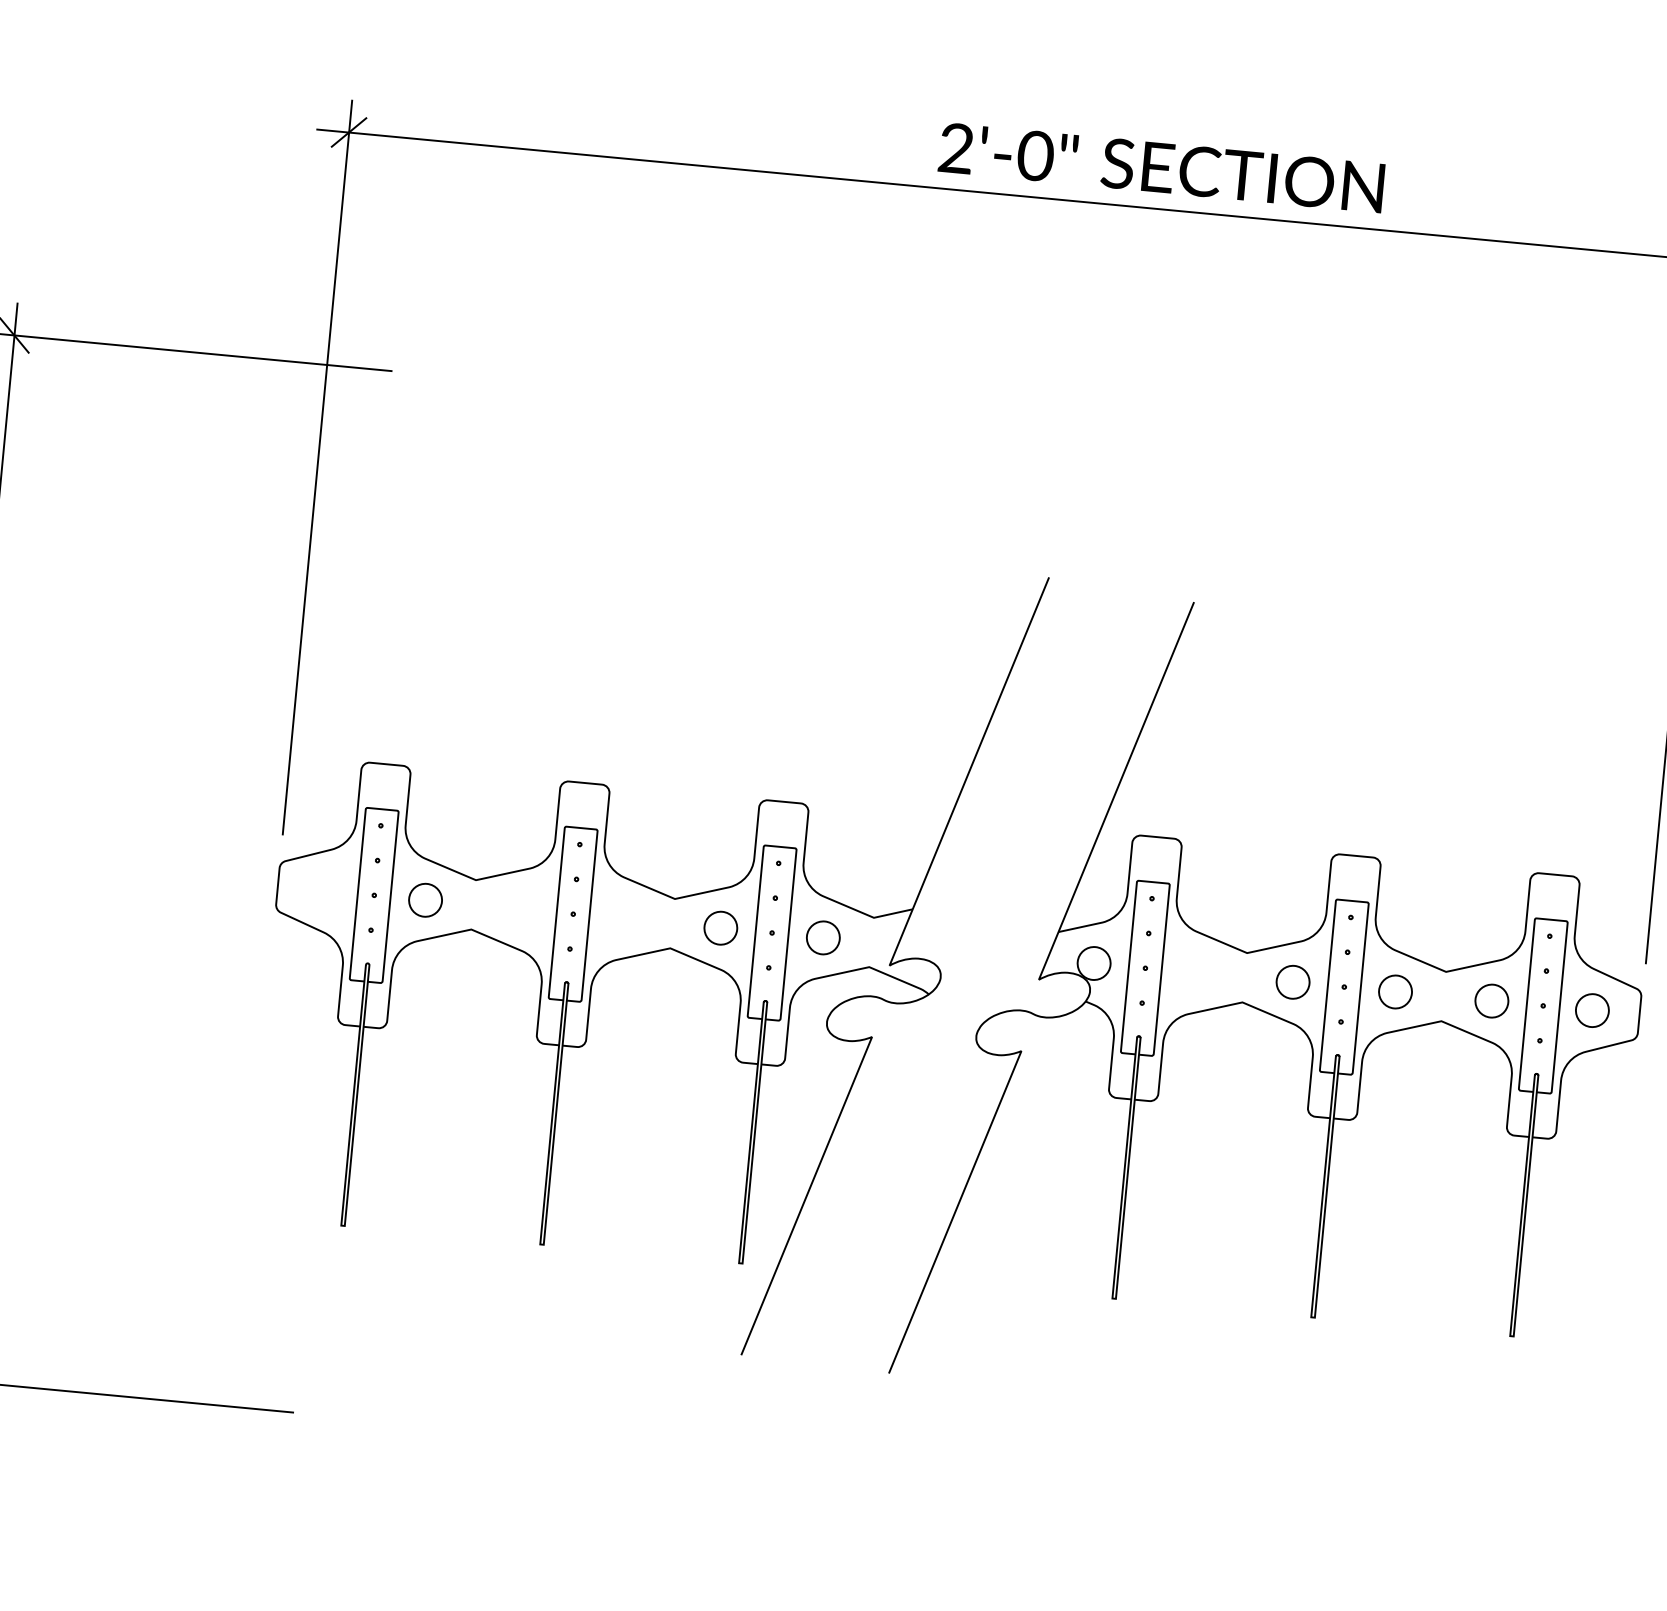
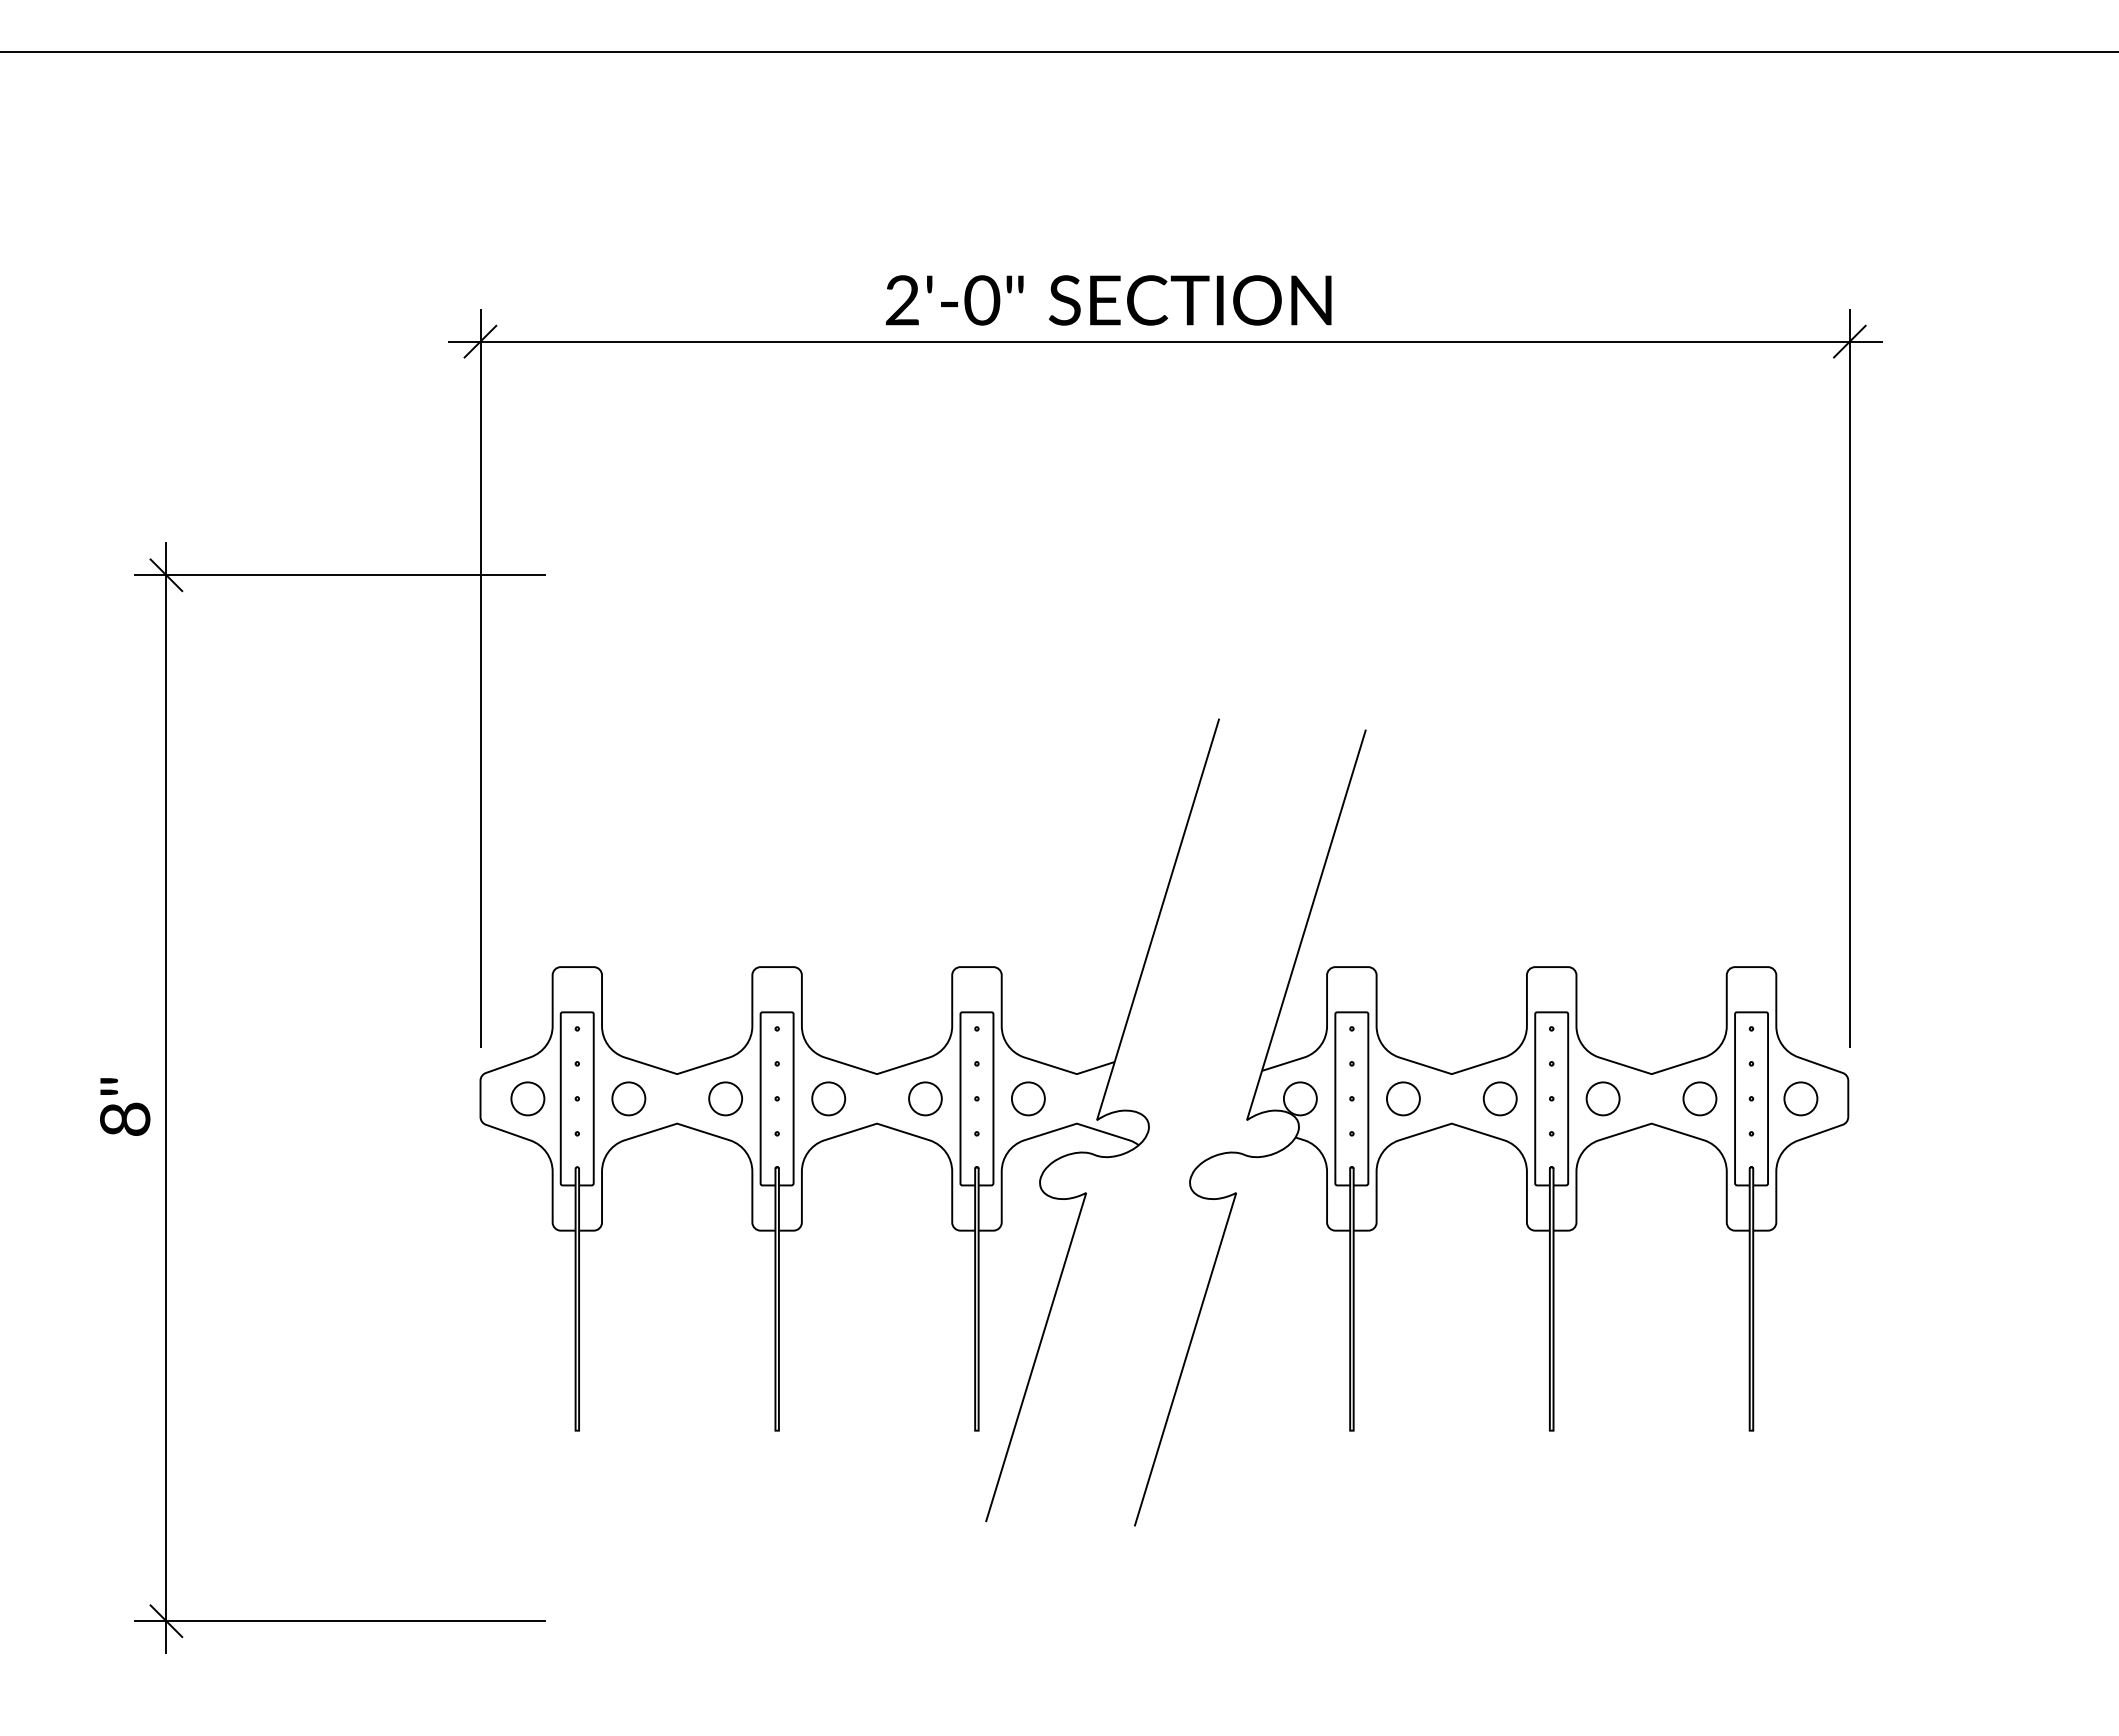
text: (1161, 167) -> (1108, 300), moved
part: (324, 890) -> (527, 1098), added
part: (521, 909) -> (725, 1098), added
part: (624, 918) -> (828, 1098), added
part: (1196, 972) -> (1403, 1098), added

